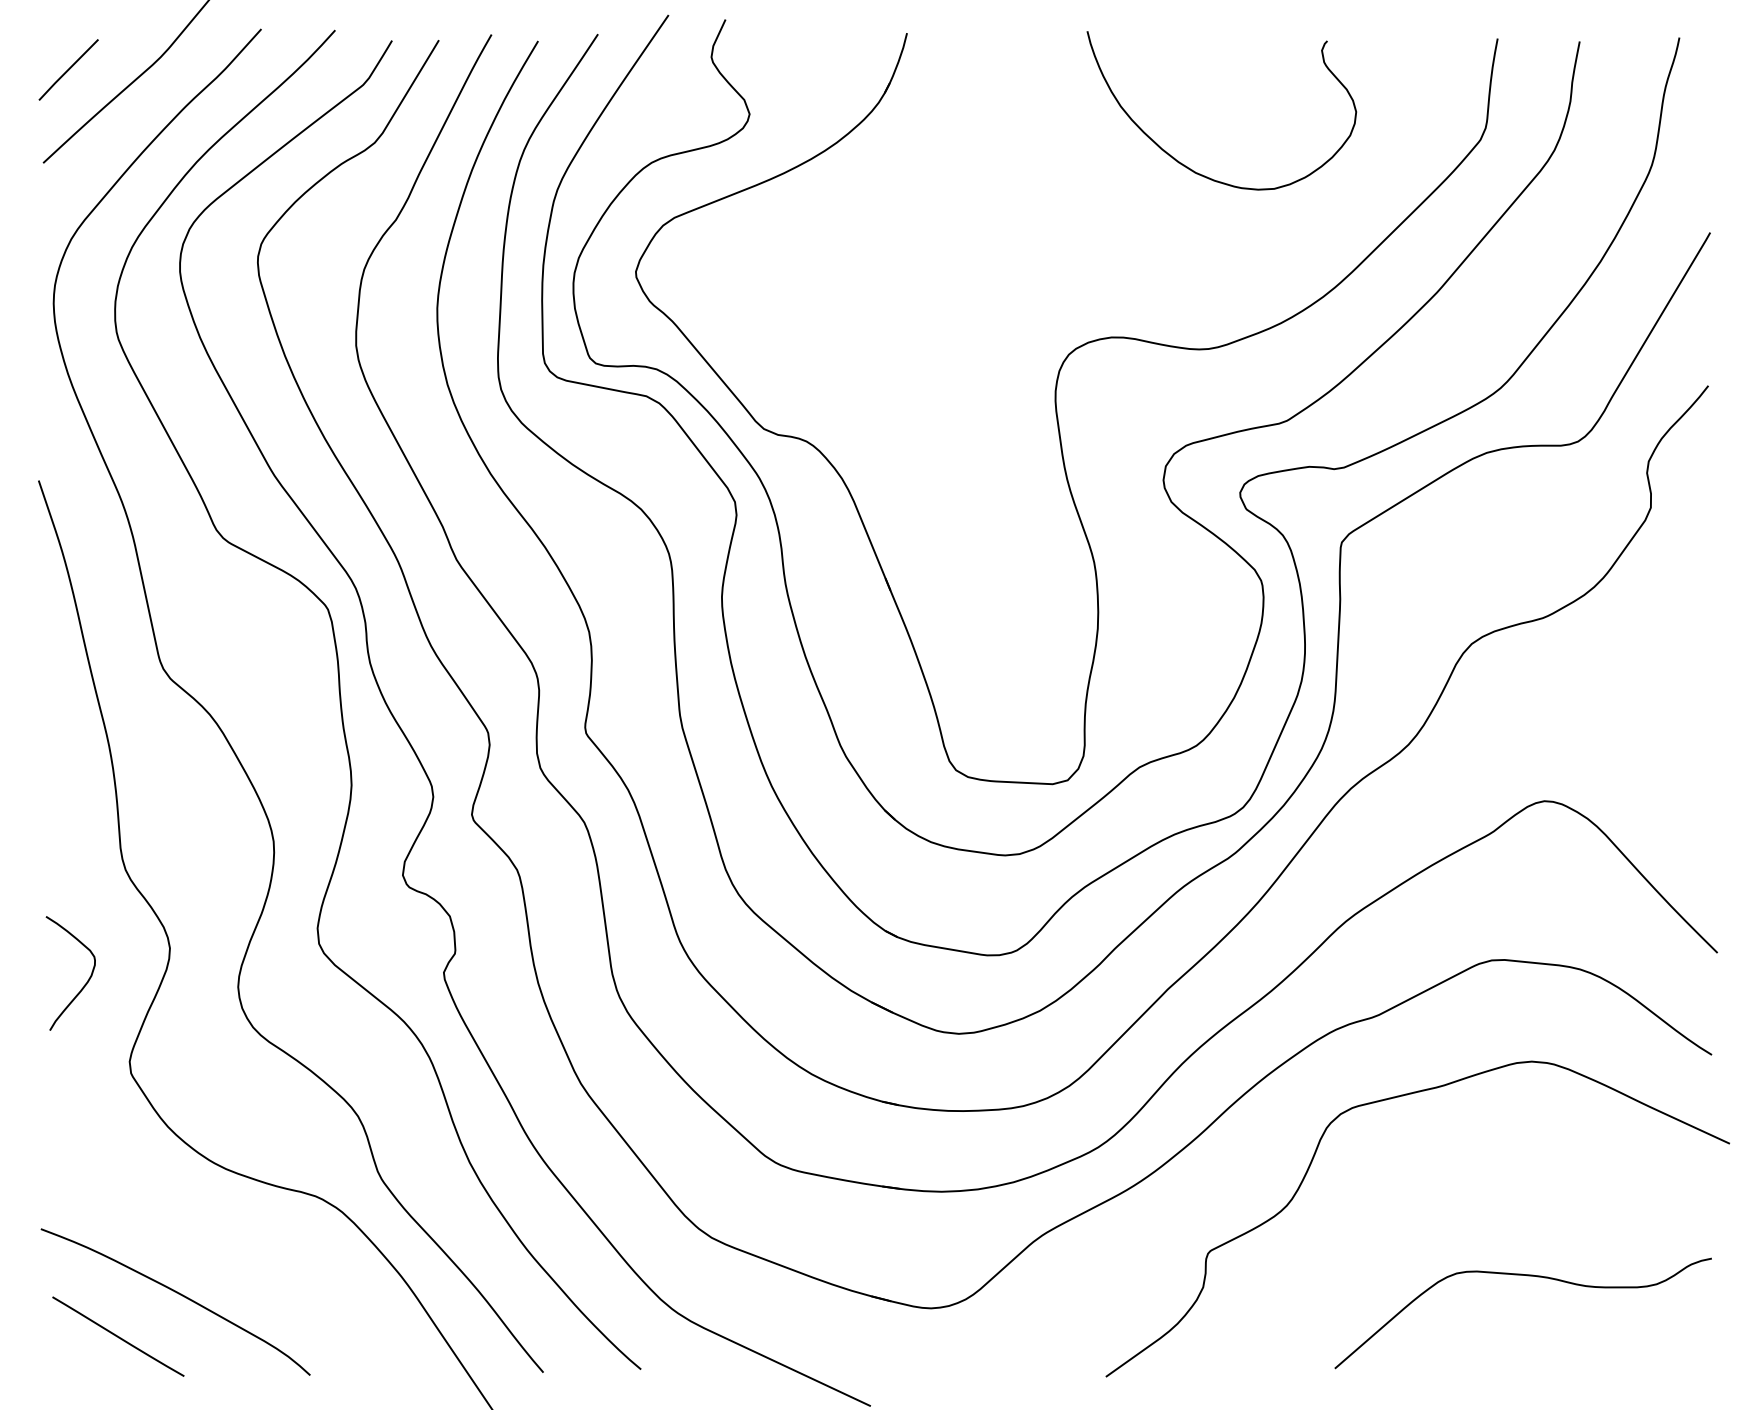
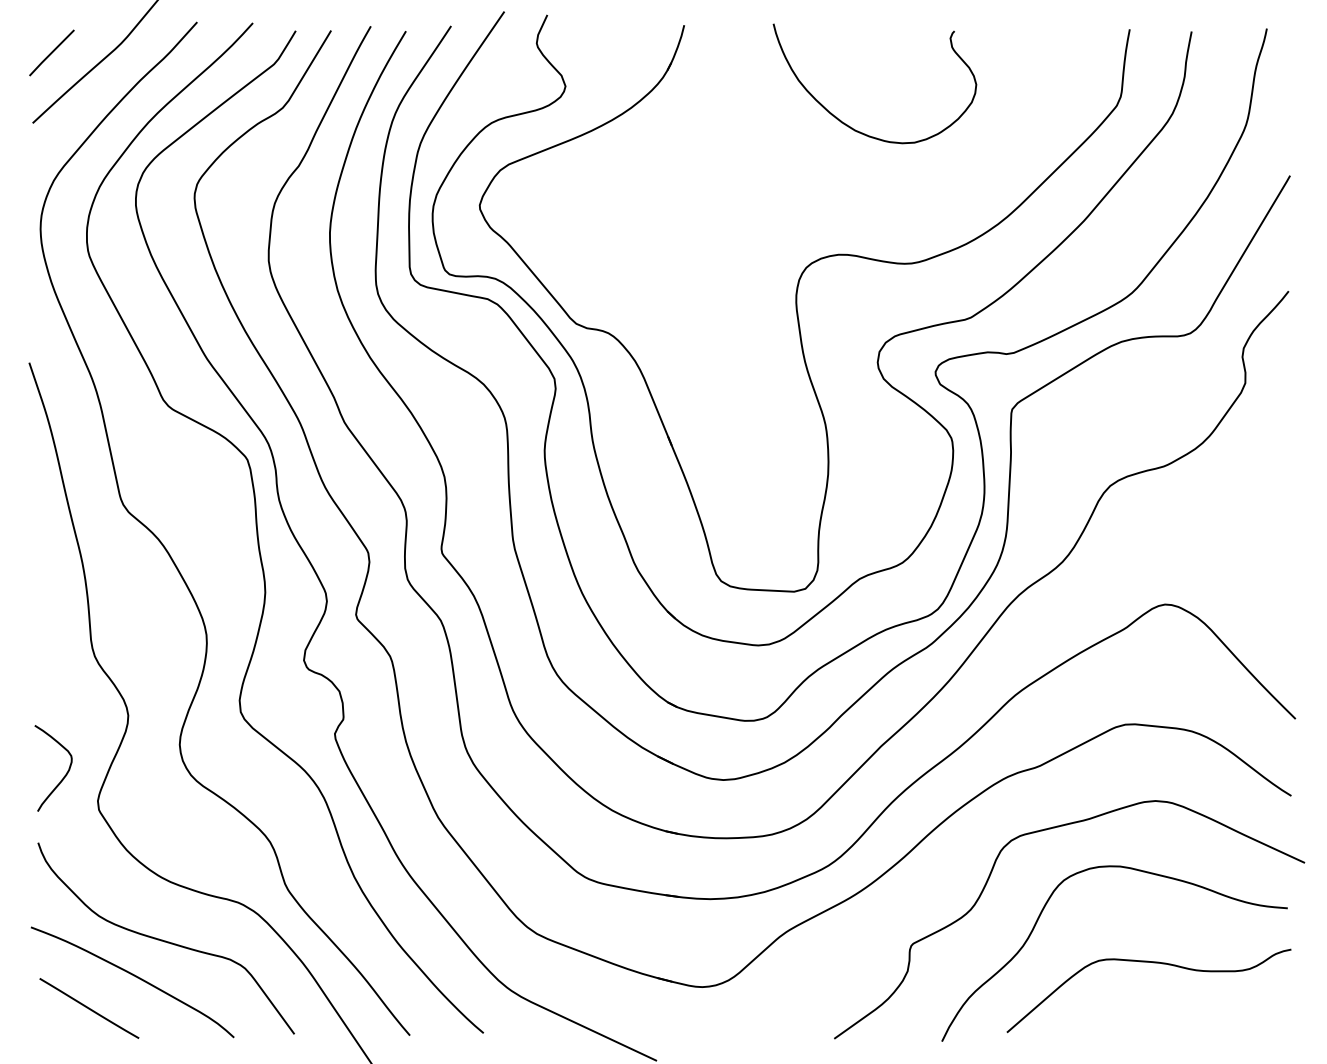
curve: (1189, 167) -> (850, 126), moved
curve: (84, 984) -> (63, 776), moved
curve: (1379, 1213) -> (1040, 915), added
curve: (218, 1246) -> (164, 940), added

